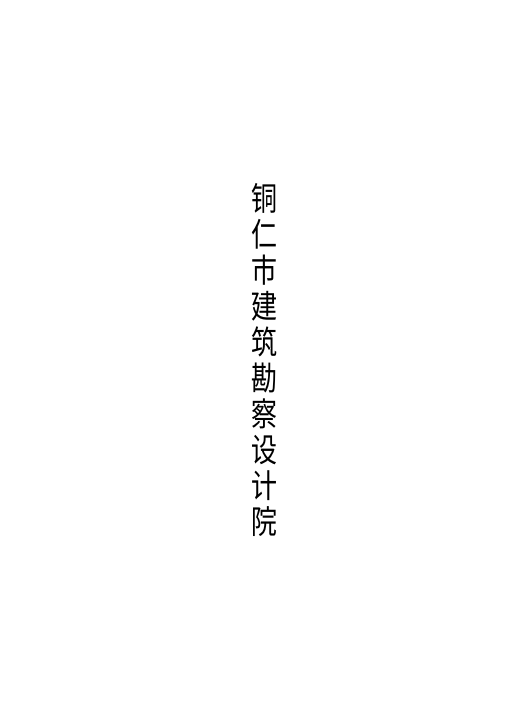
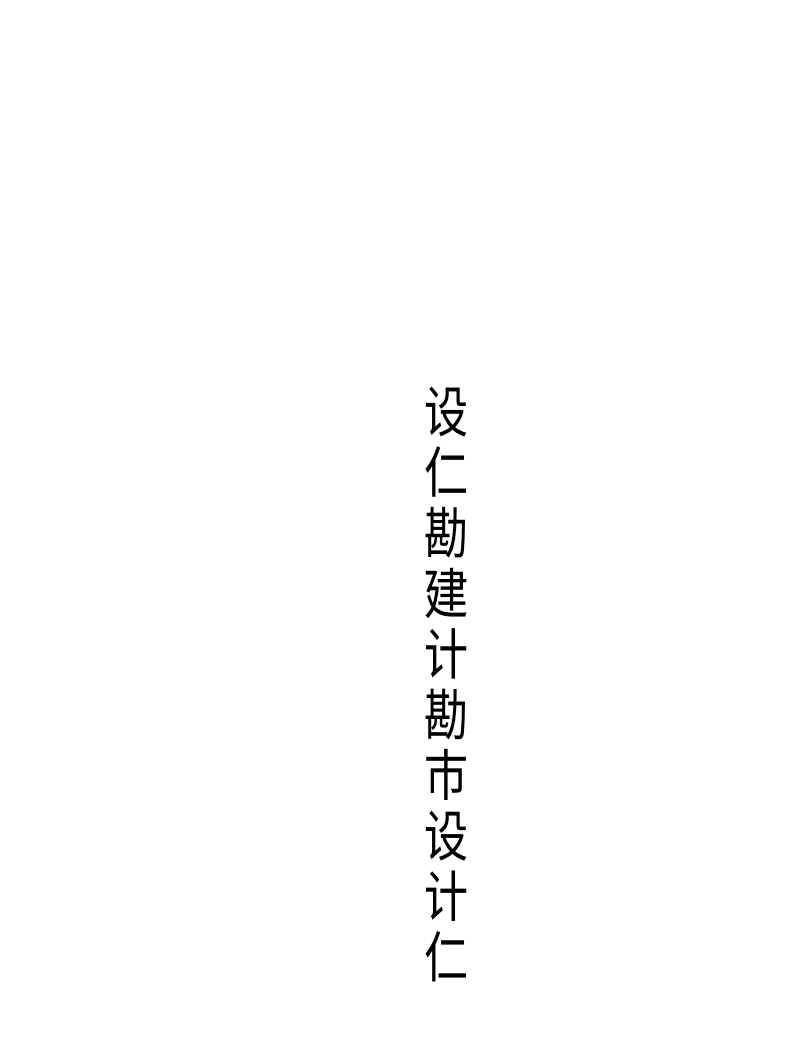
text: (263, 197) -> (445, 410), 铜 -> 设
text: (263, 269) -> (445, 531), 市 -> 勘
text: (264, 341) -> (446, 653), 筑 -> 计
text: (263, 413) -> (445, 774), 察 -> 市
text: (263, 520) -> (445, 955), 院 -> 仁

